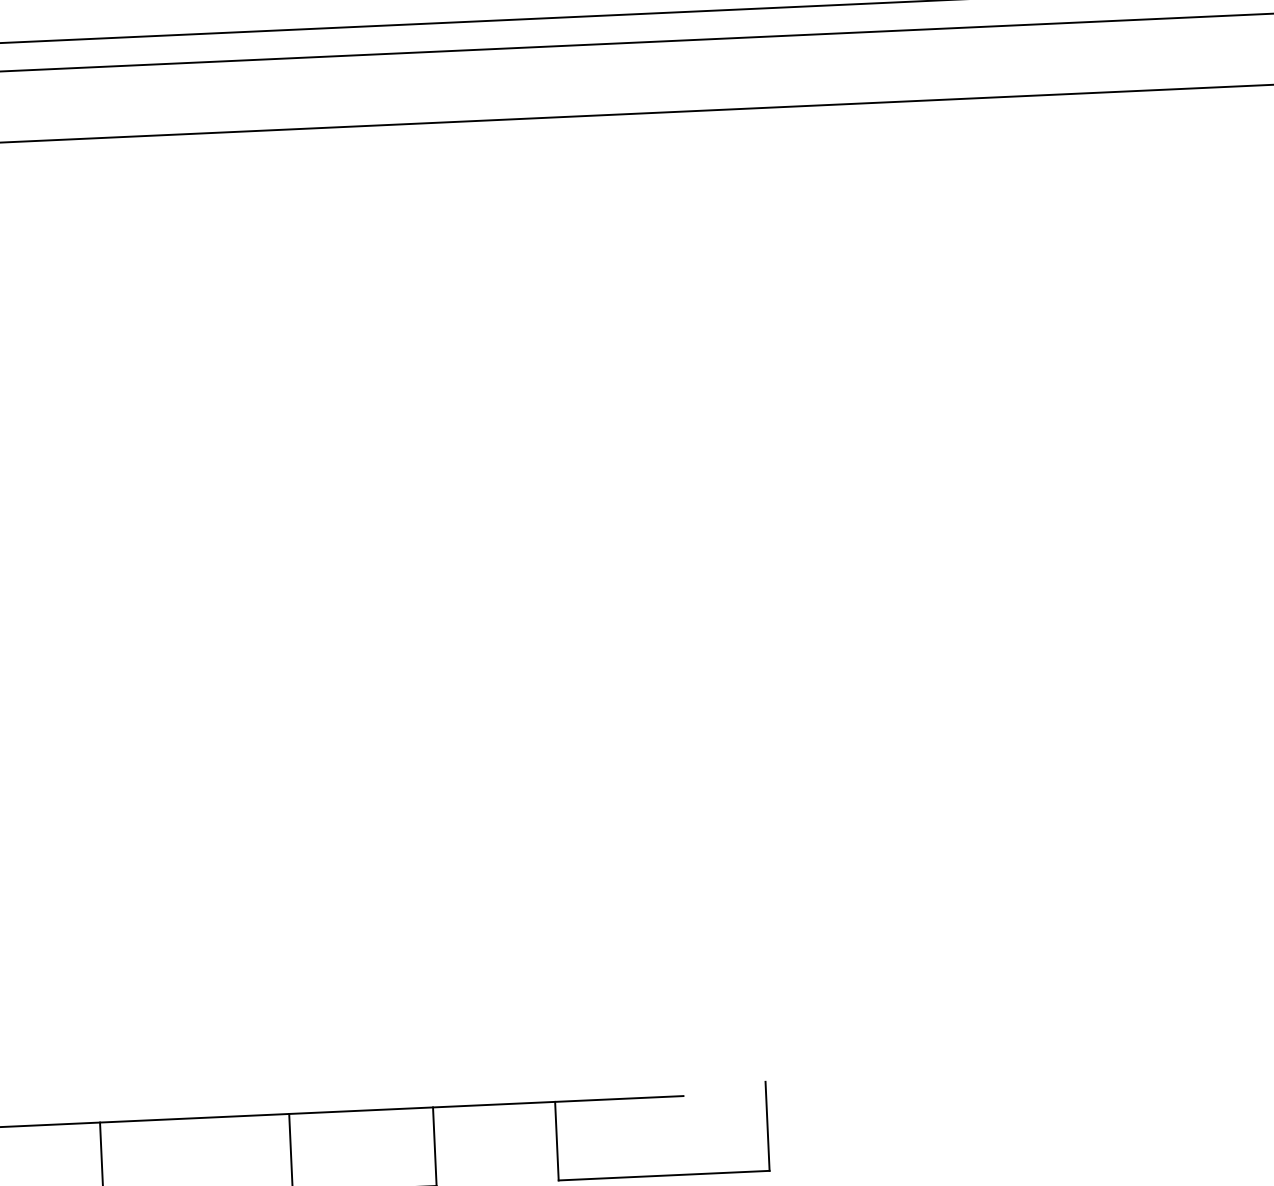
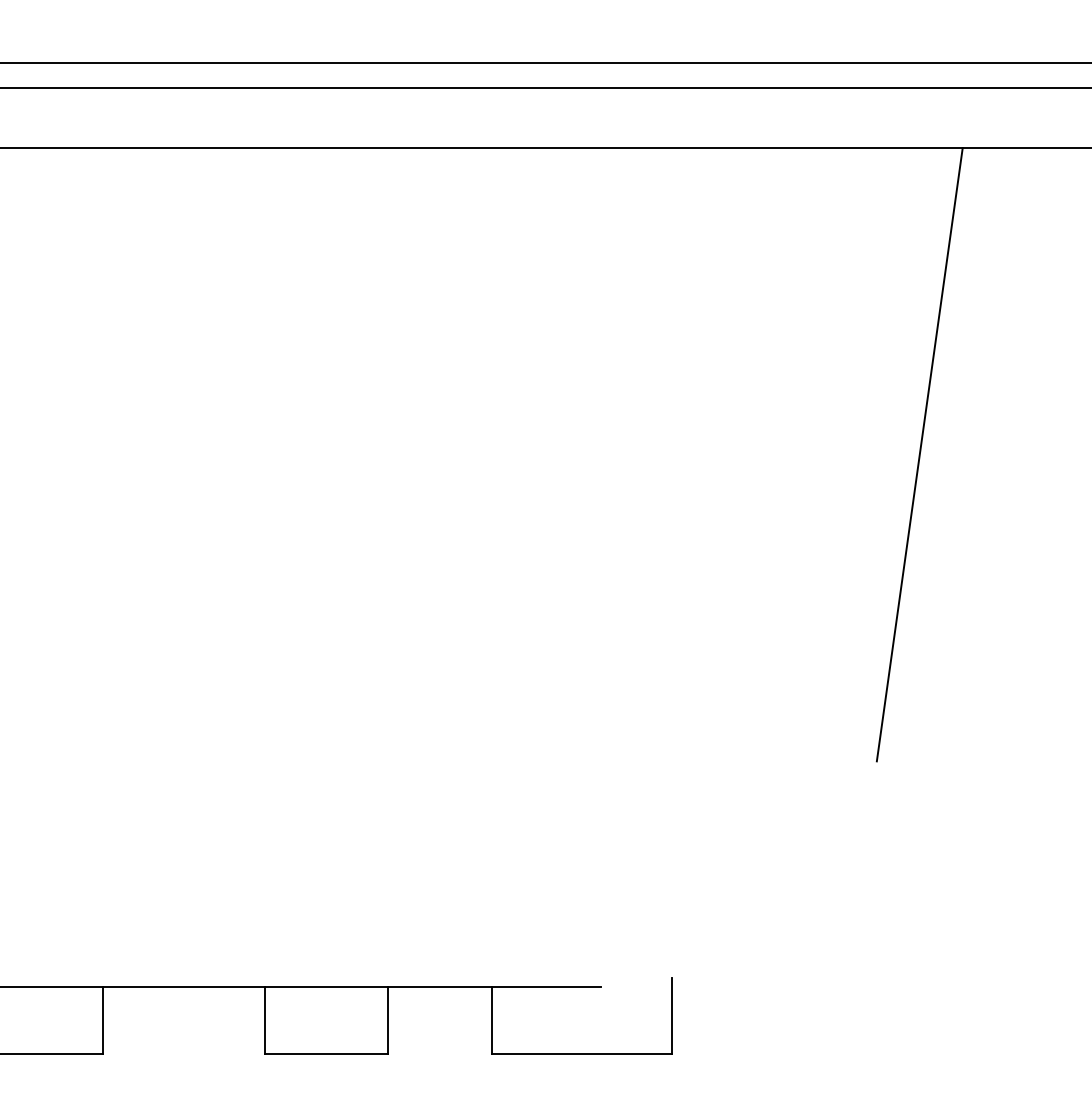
line: (1028, 455) -> (919, 454), added

